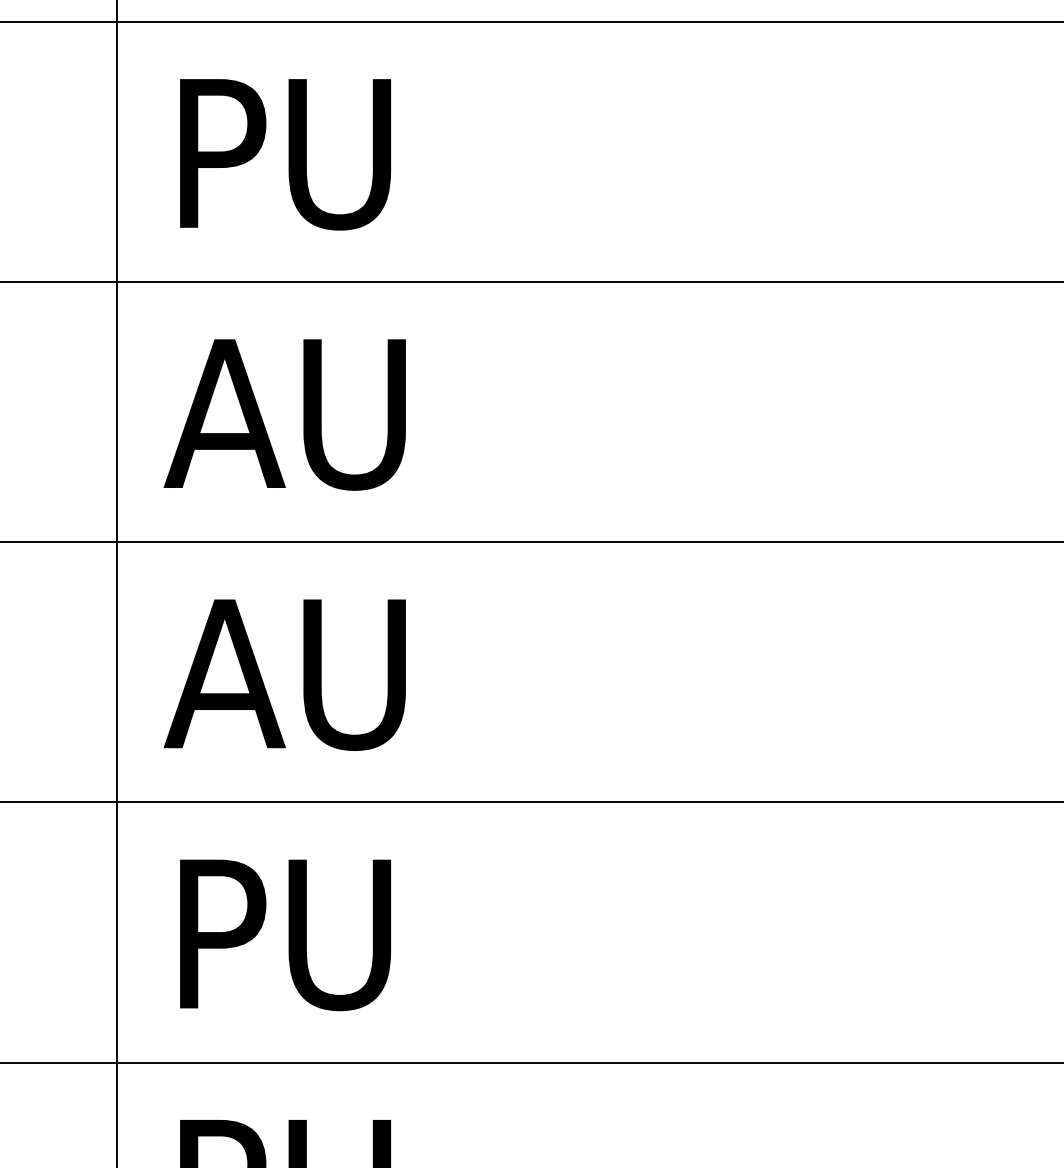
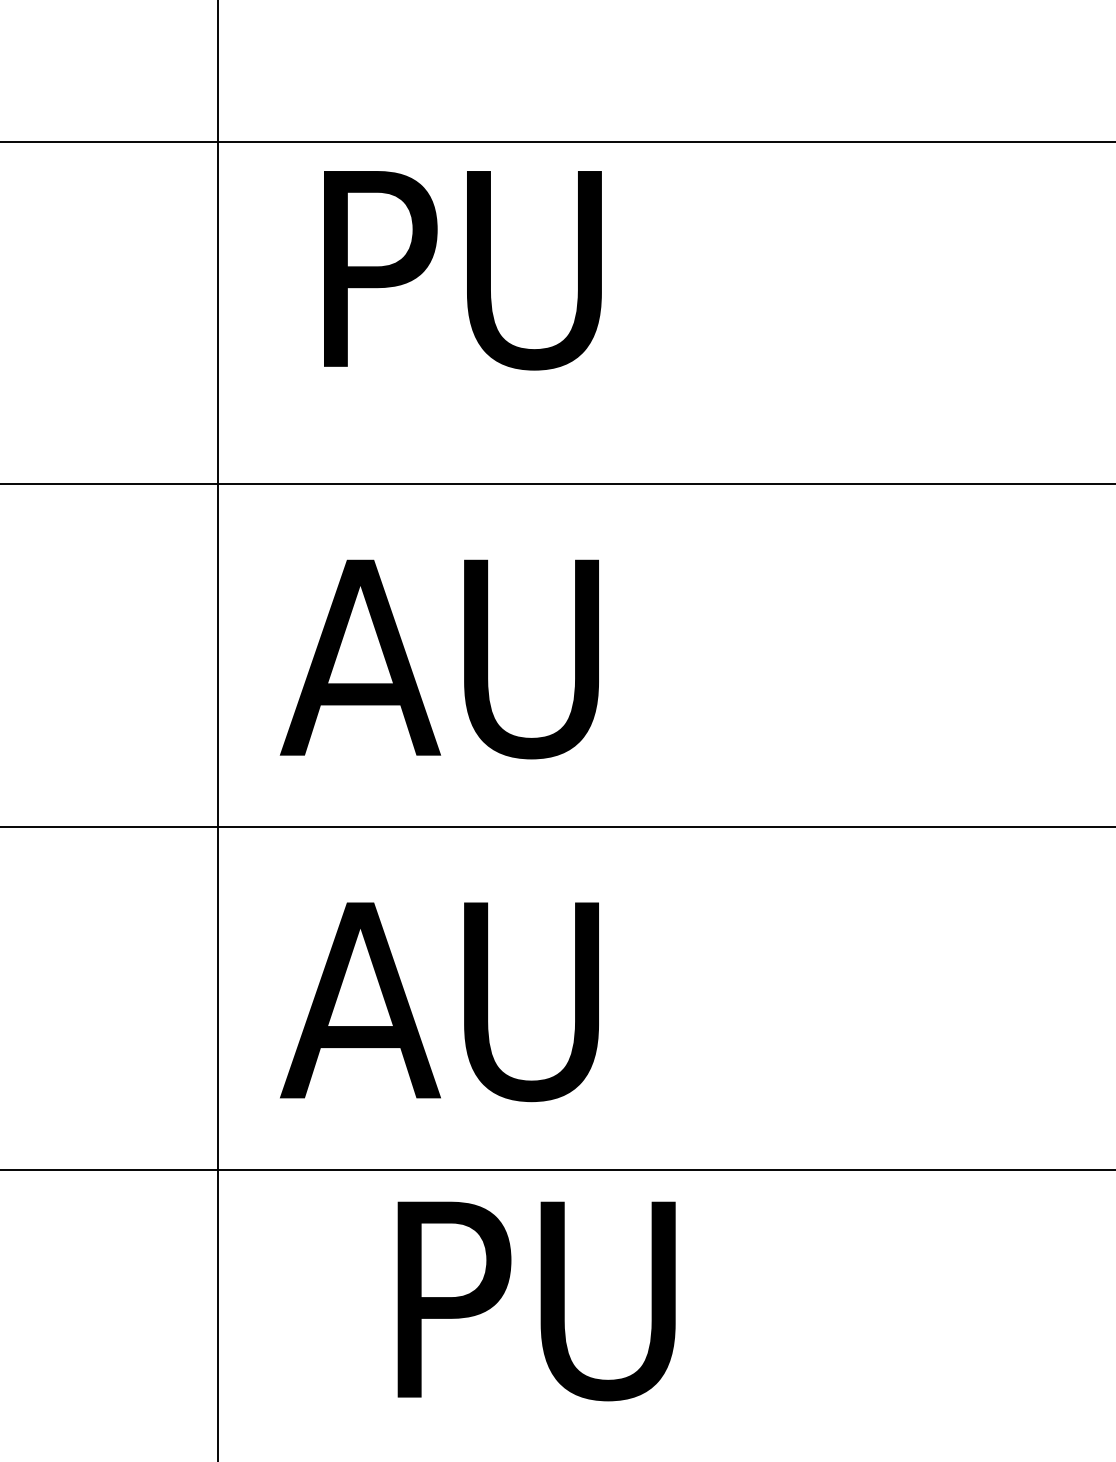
text: (285, 154) -> (462, 270), moved
text: (285, 935) -> (536, 1301), moved

